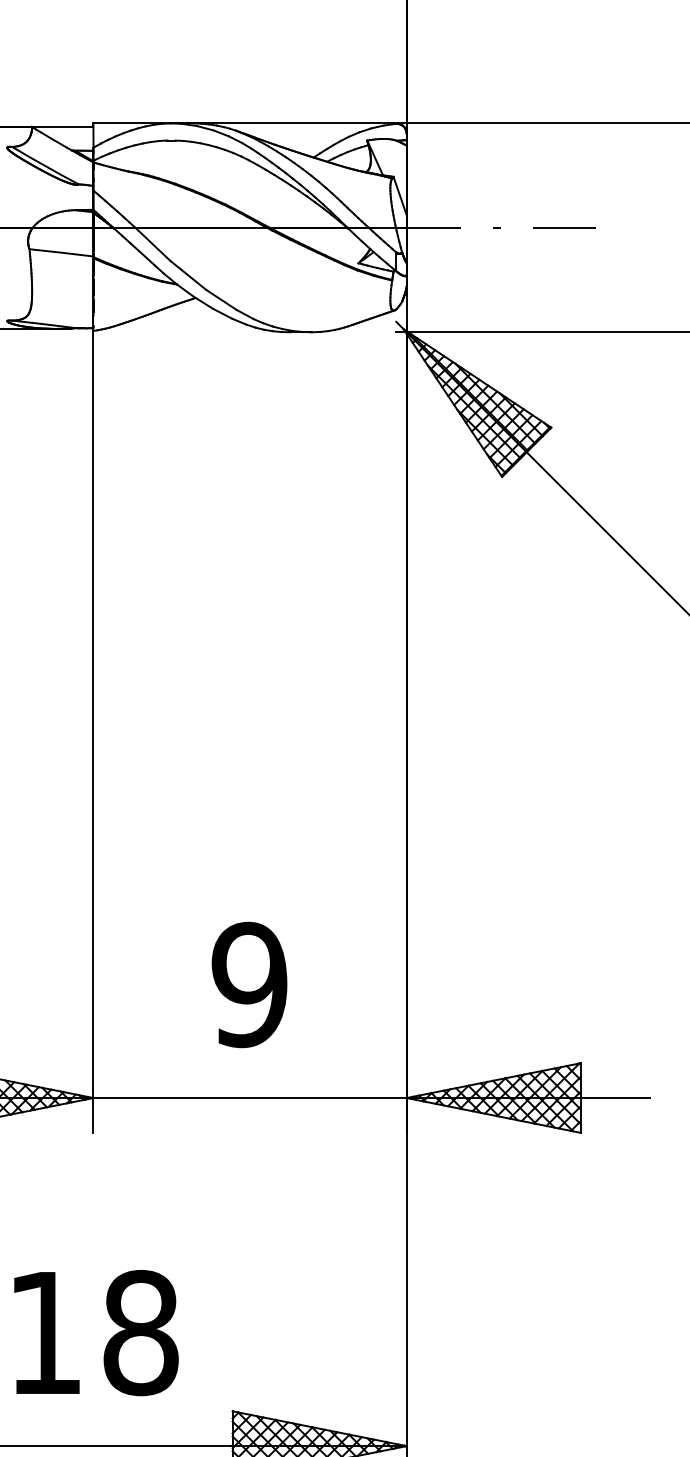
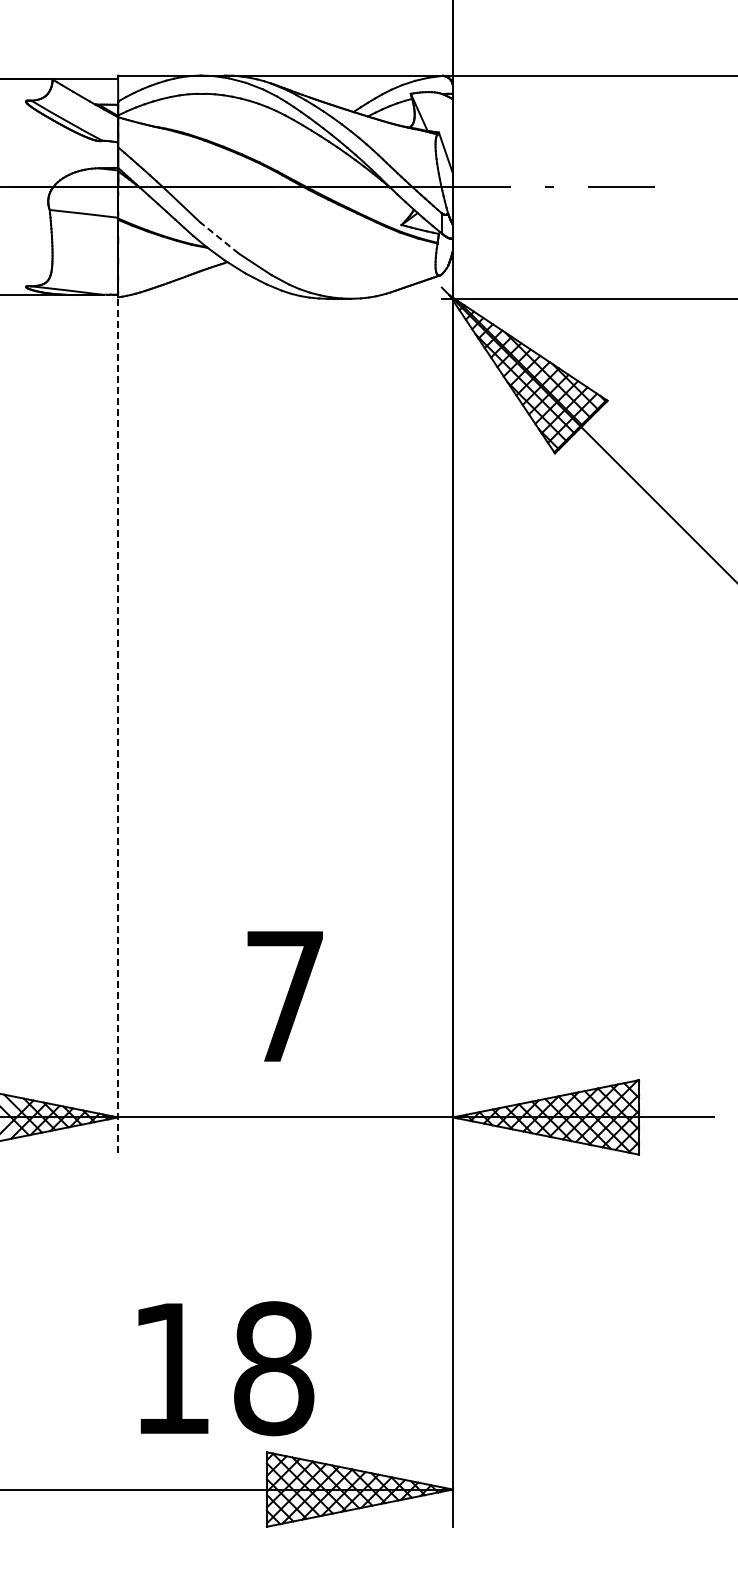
line: (188, 275) -> (219, 238), solid -> dashed
line: (93, 732) -> (118, 726), solid -> dashed
text: (249, 984) -> (284, 996), 9 -> 7
text: (96, 1332) -> (226, 1368), moved

